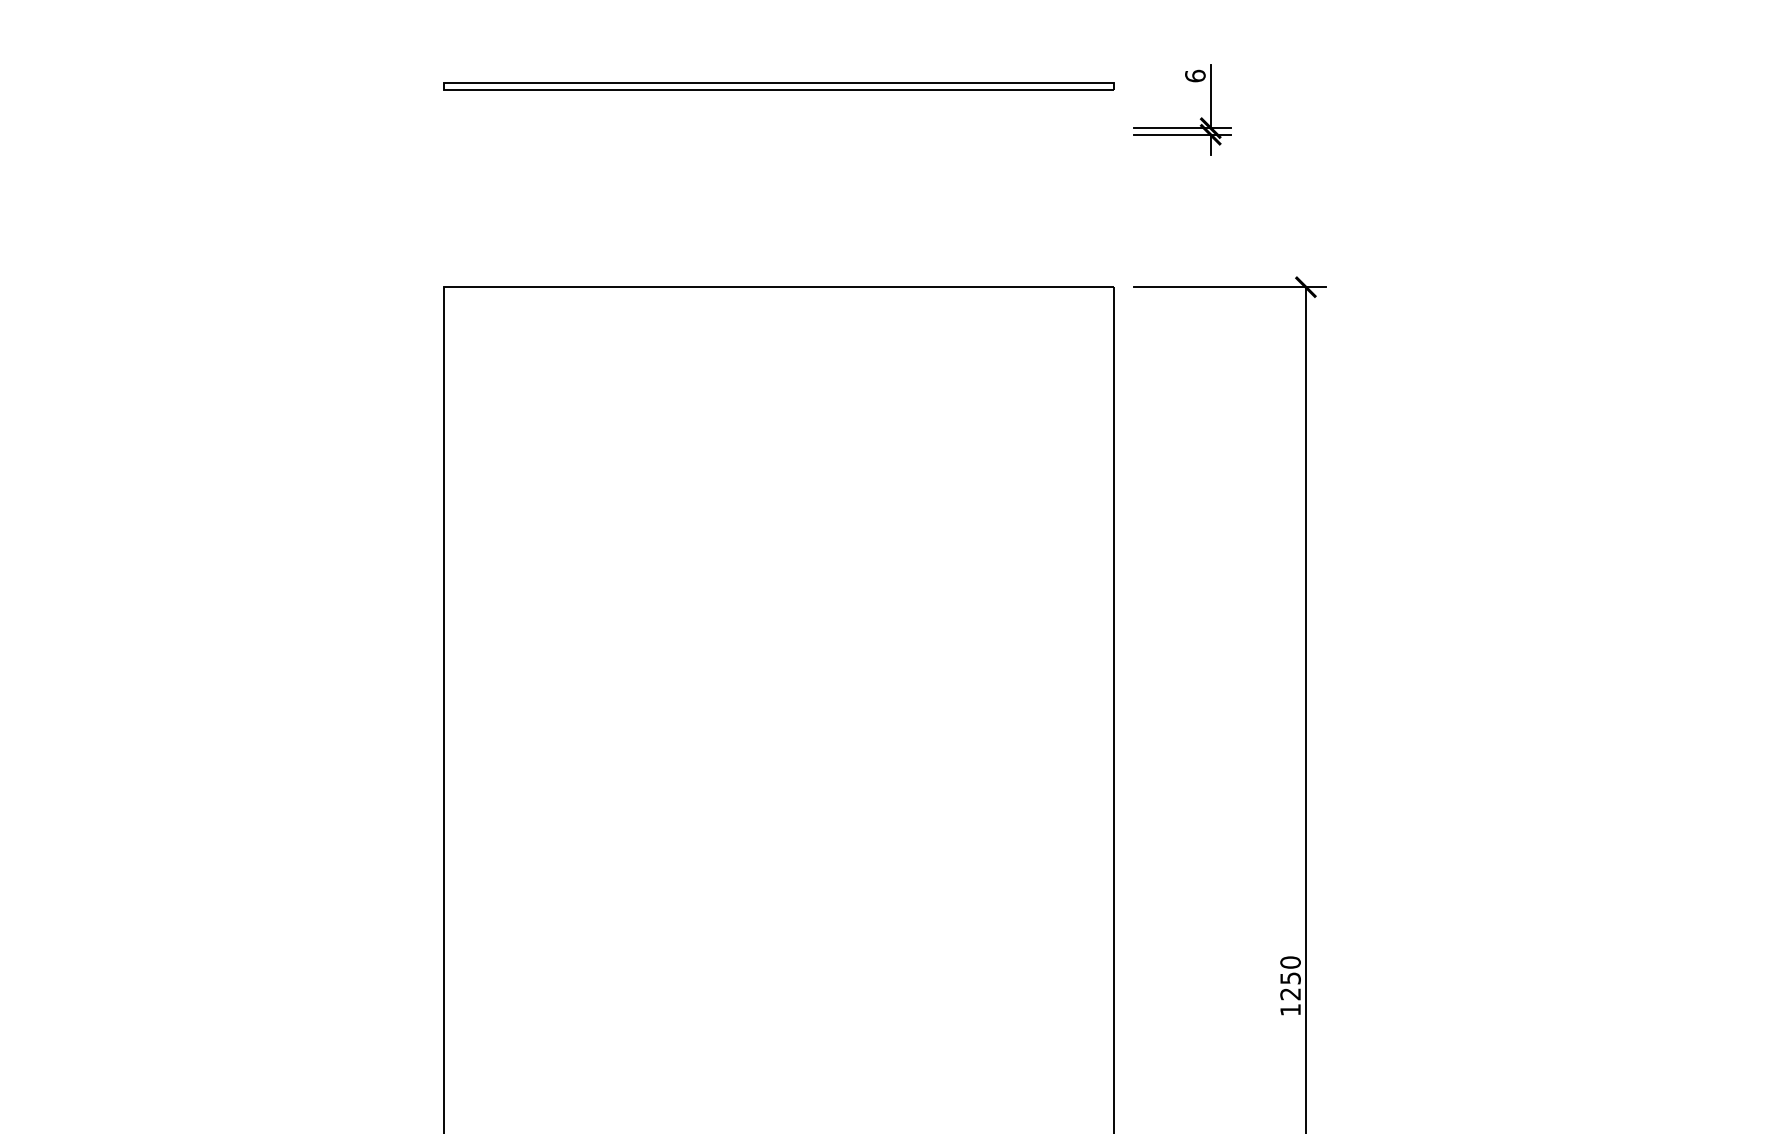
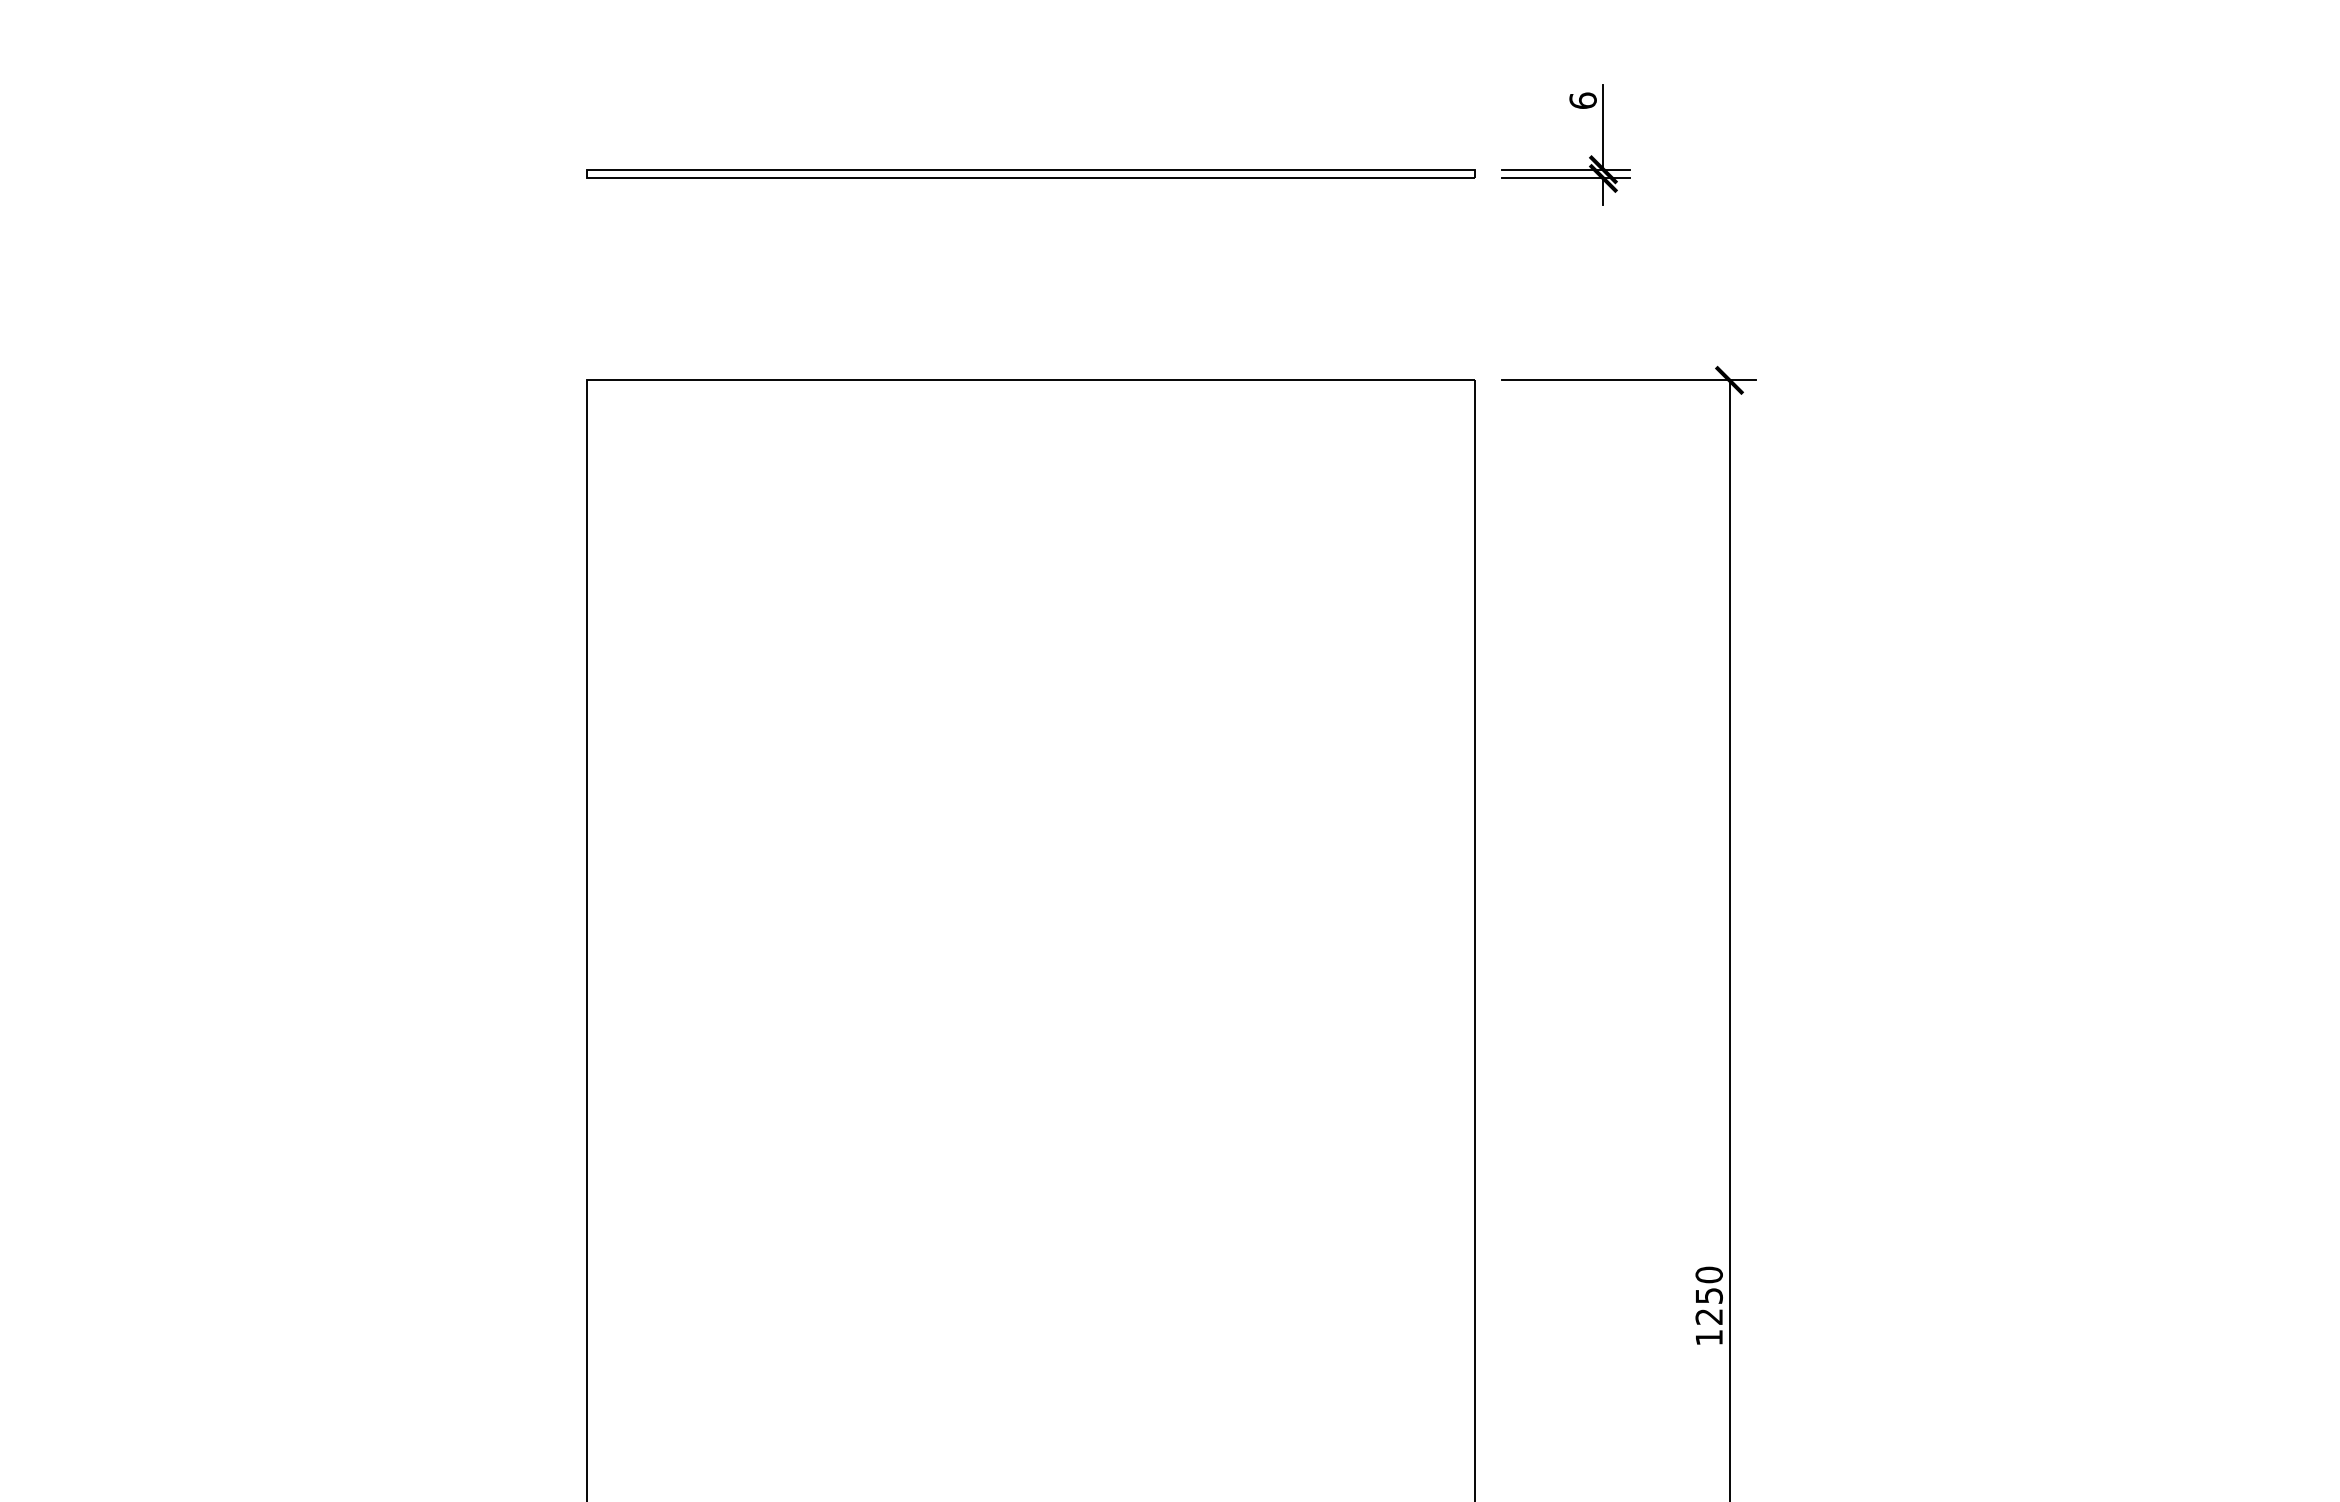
part: (778, 86) -> (1030, 174), moved

